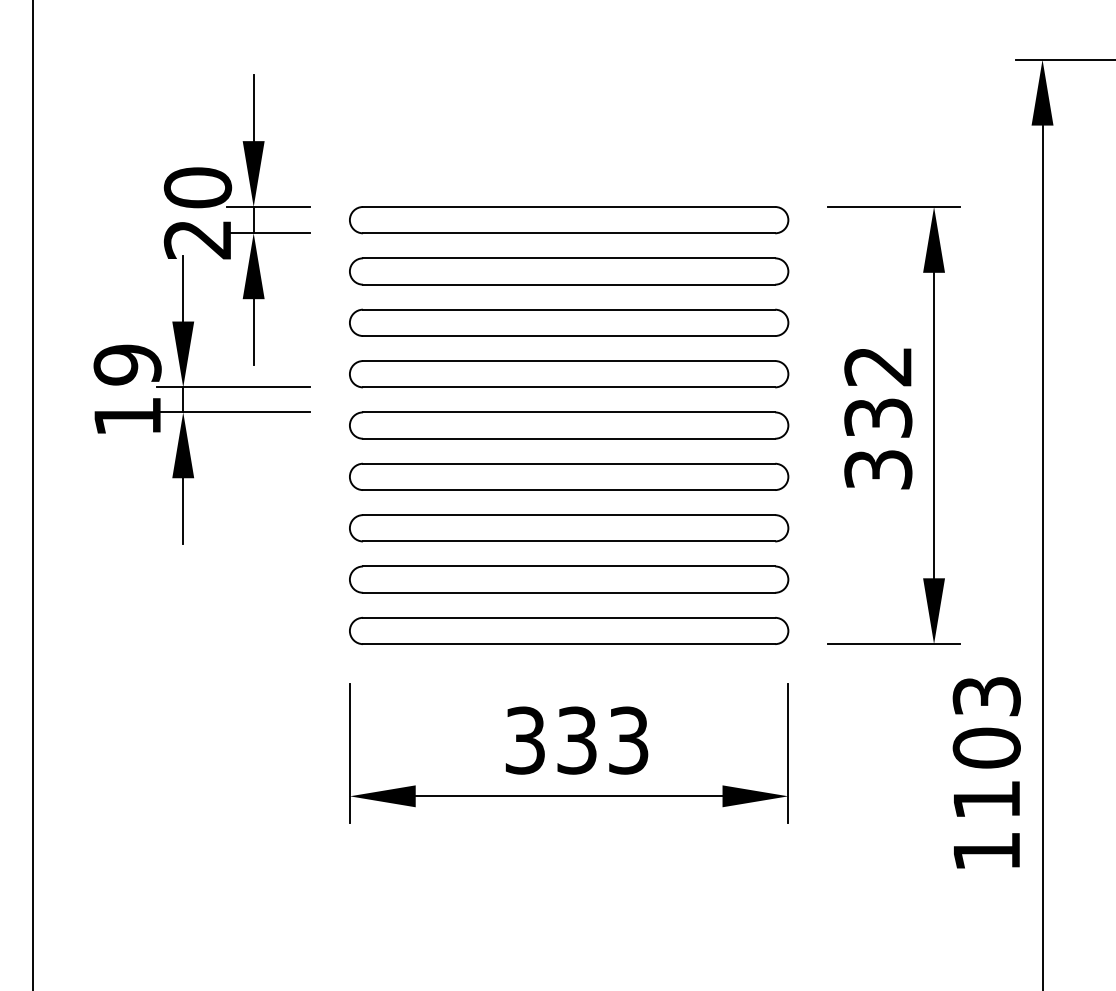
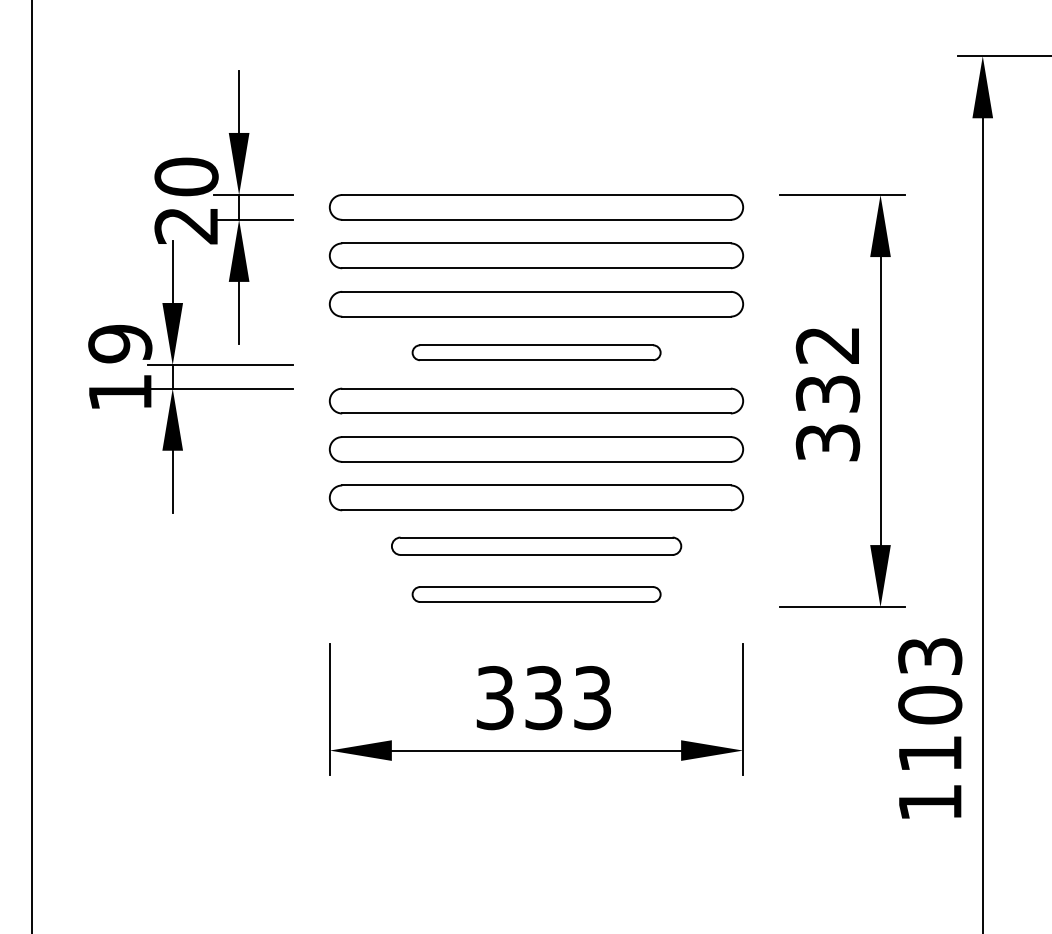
part: (569, 374) -> (536, 352), size x0.6
part: (569, 579) -> (536, 546), size x0.7
part: (569, 630) -> (536, 594), size x0.6

